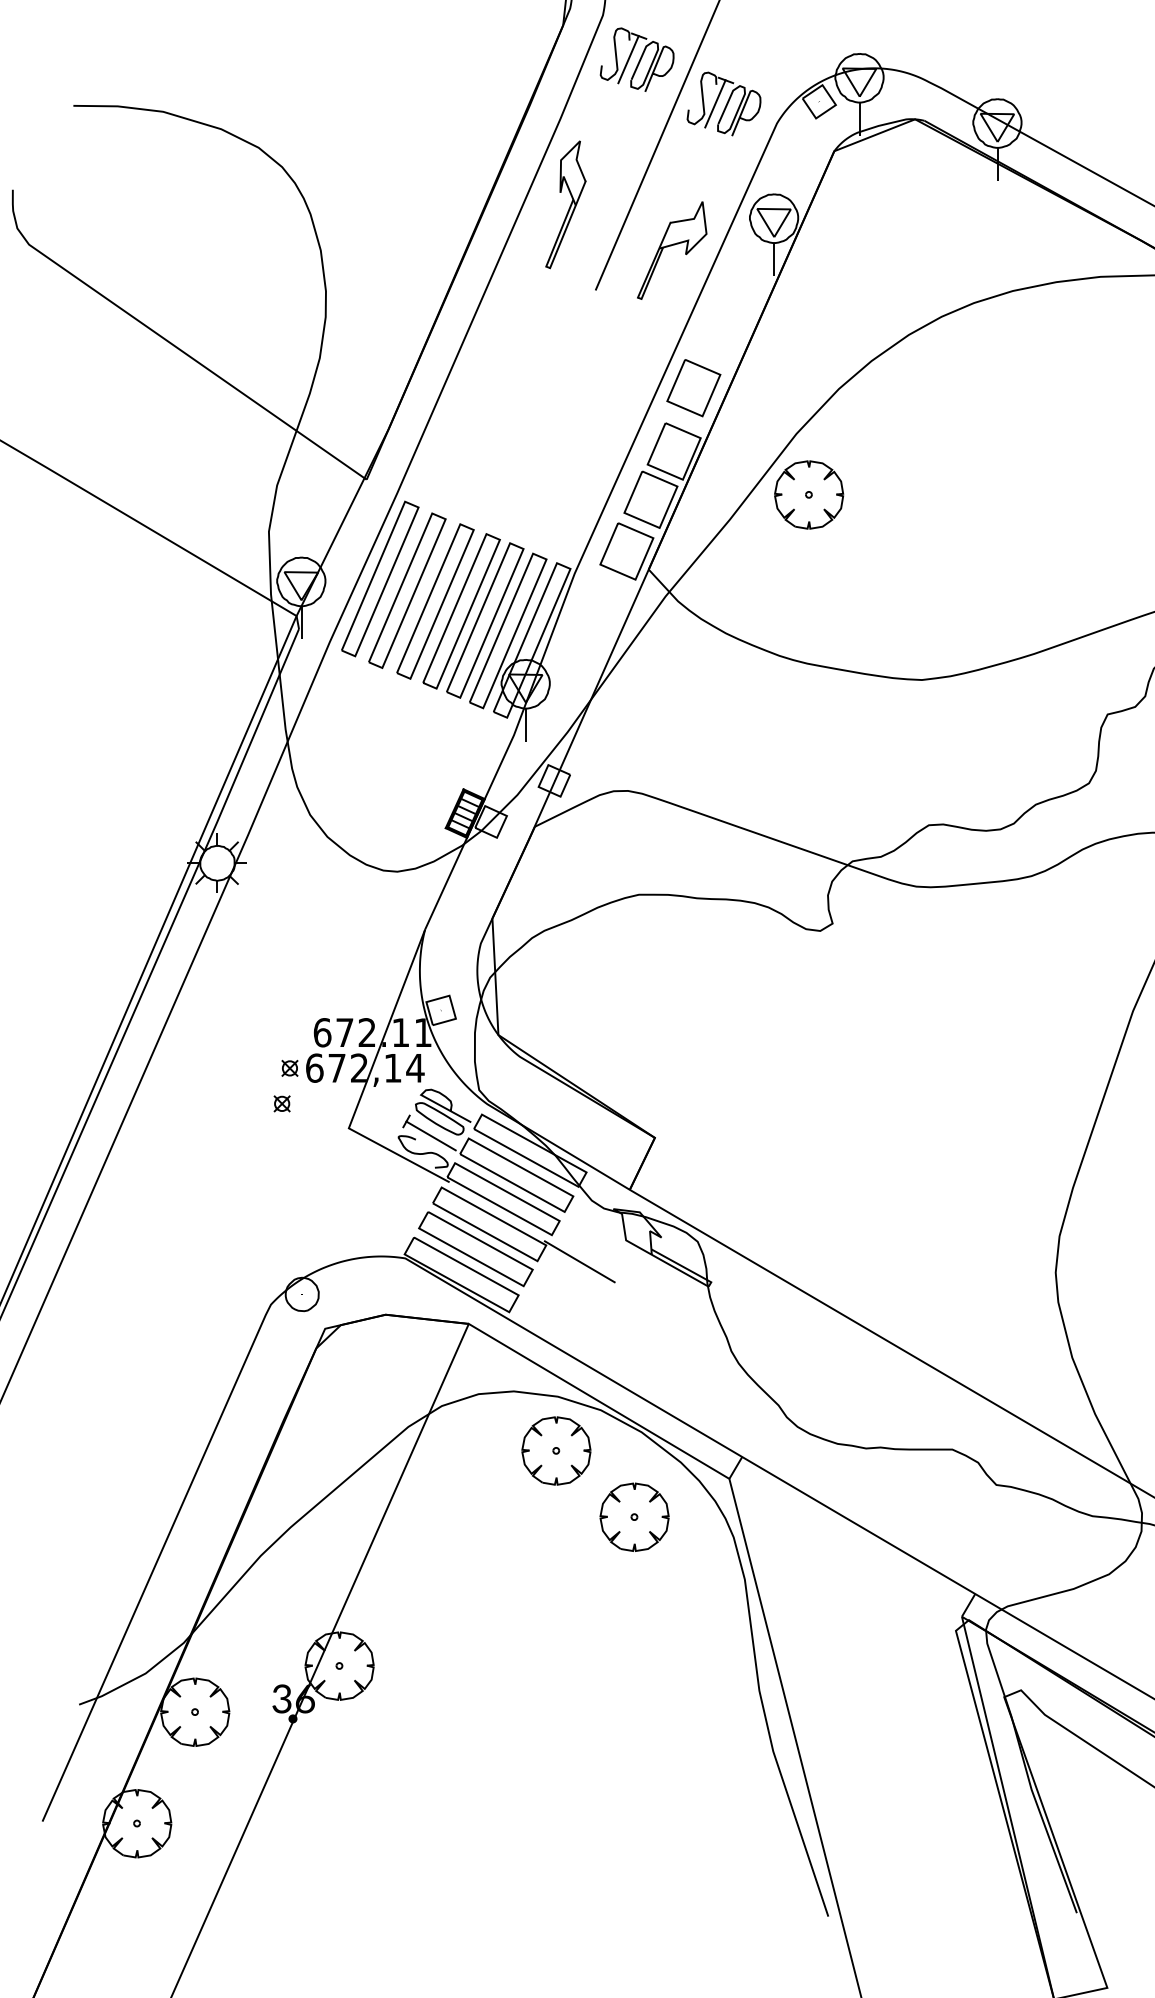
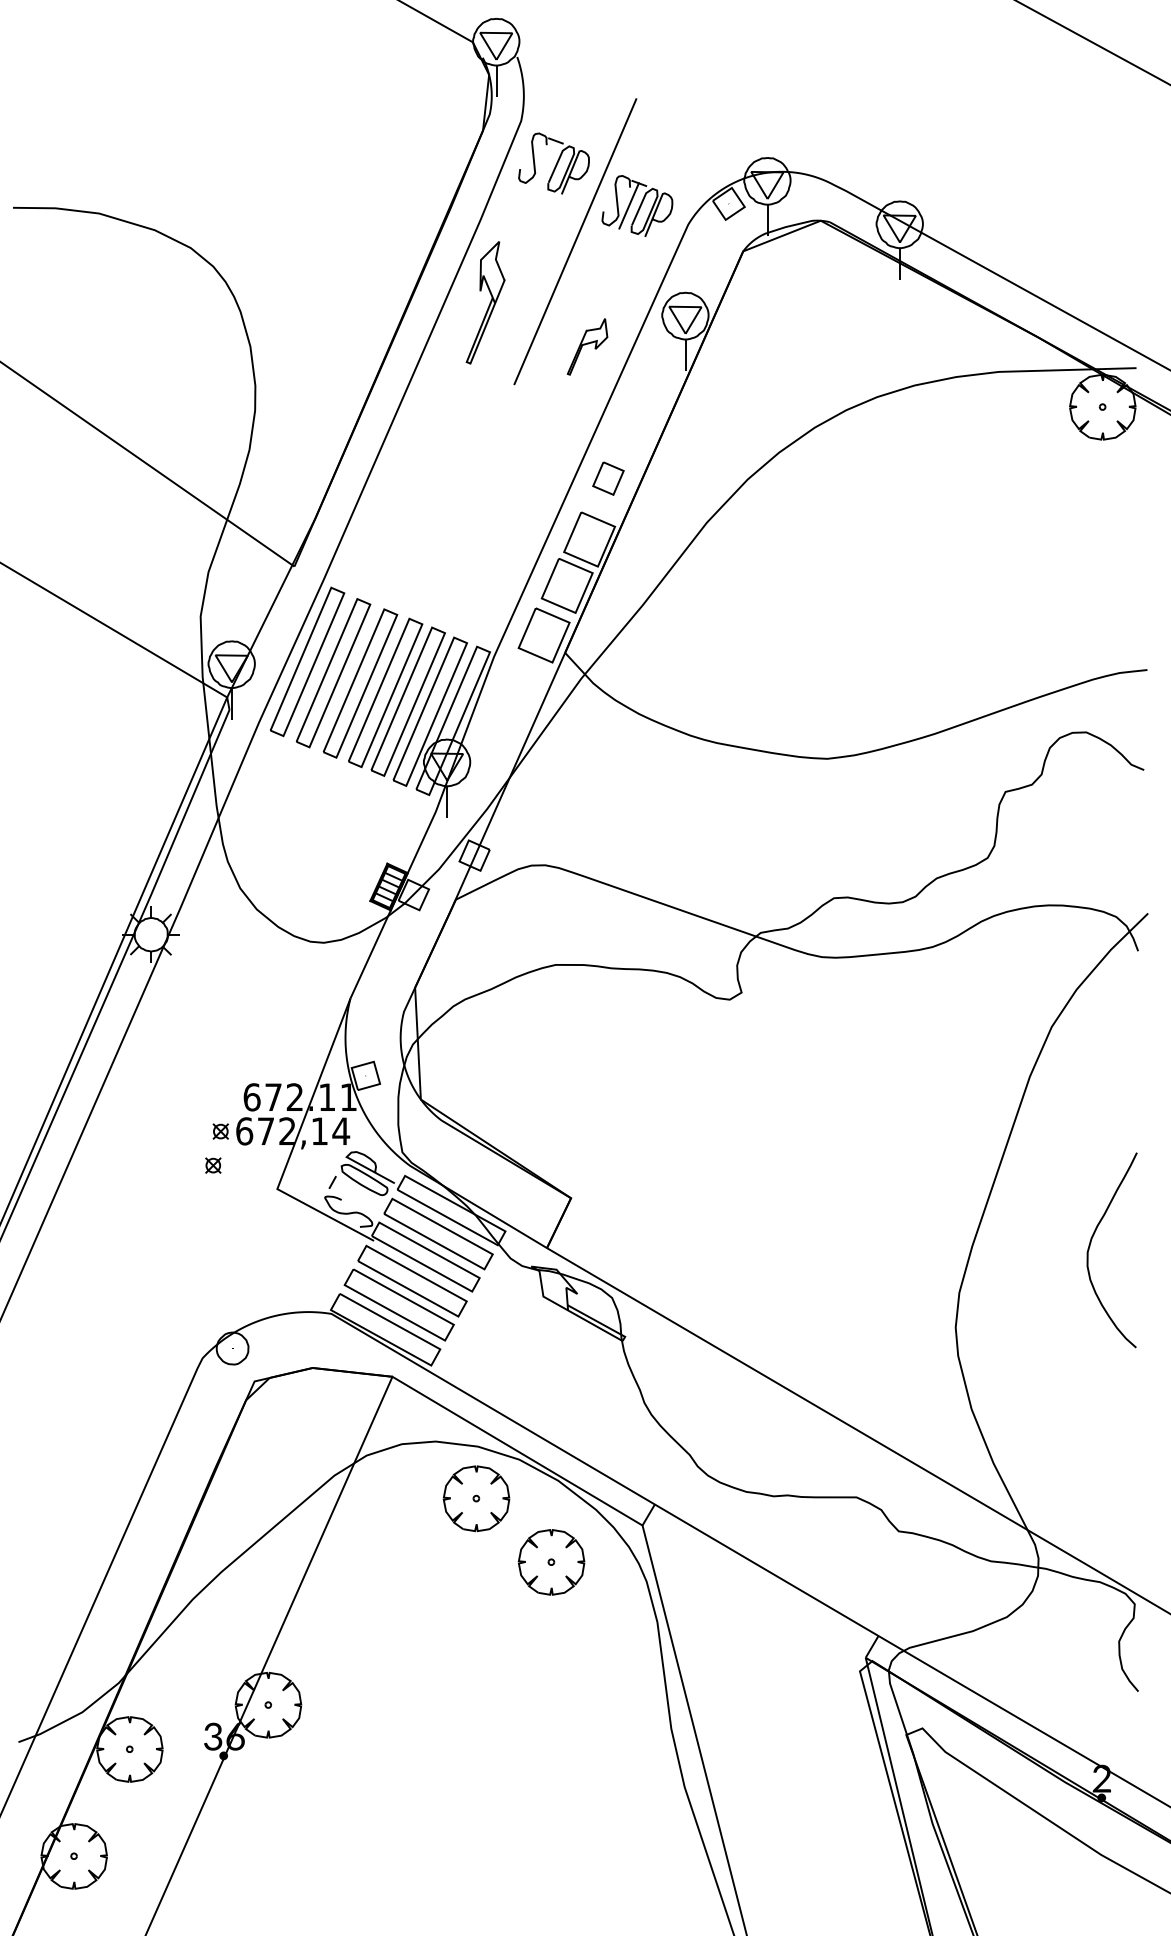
line: (628, 59) -> (545, 163), removed
part: (672, 250) -> (587, 346), size x0.6
part: (693, 387) -> (608, 478), size x0.6
part: (808, 495) -> (718, 581), removed
line: (430, 1136) -> (355, 1196), removed
line: (579, 1261) -> (498, 1316), removed

